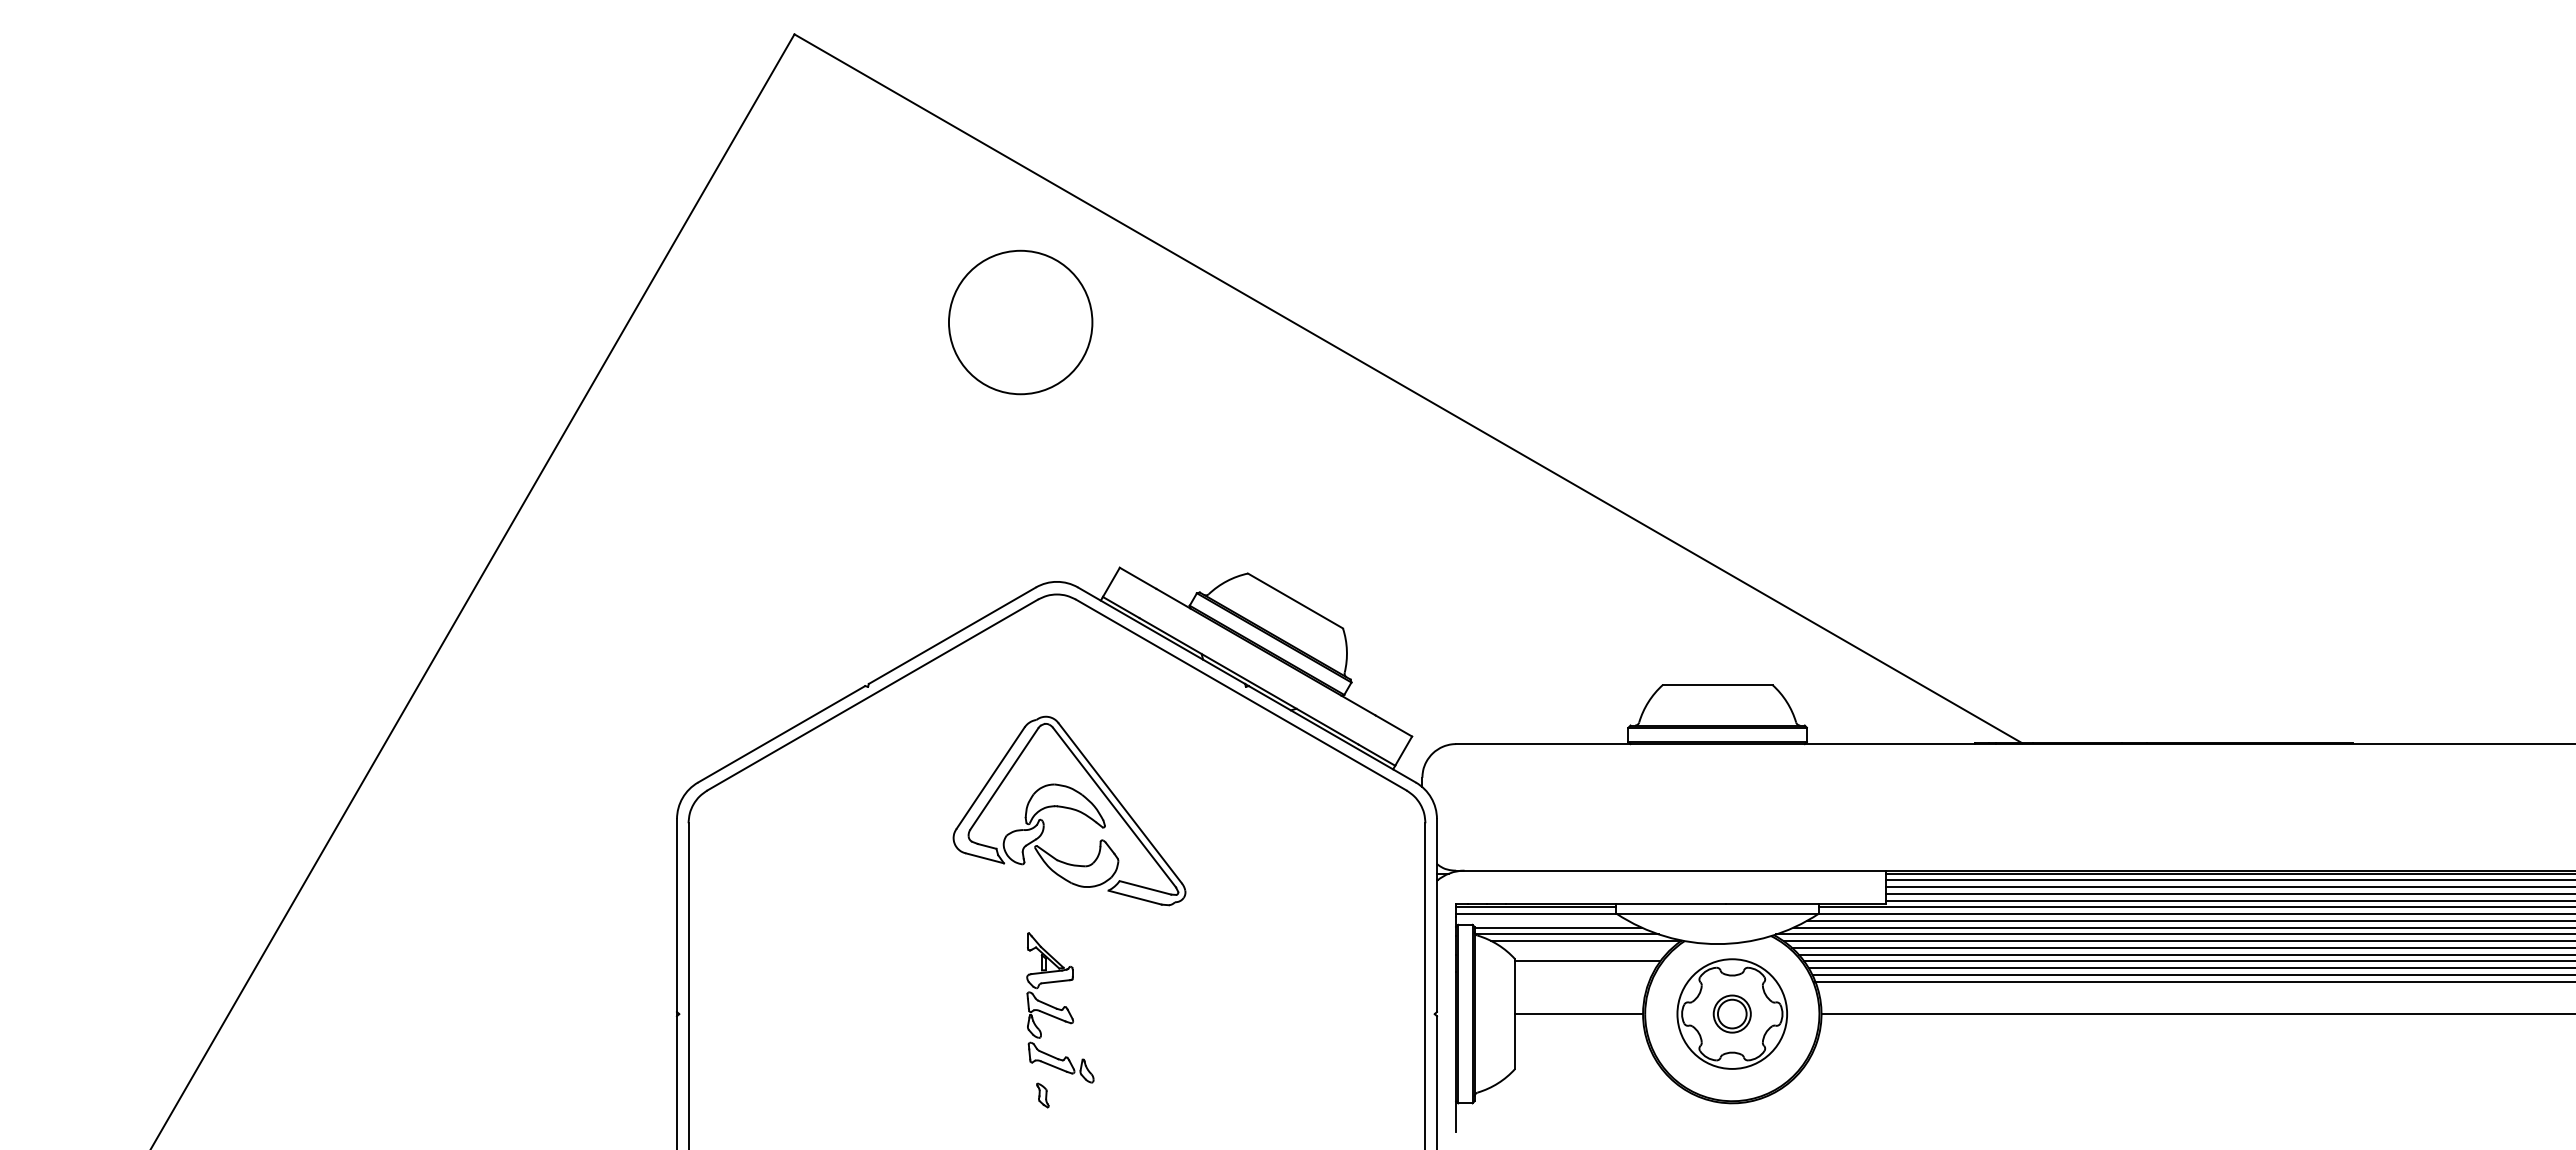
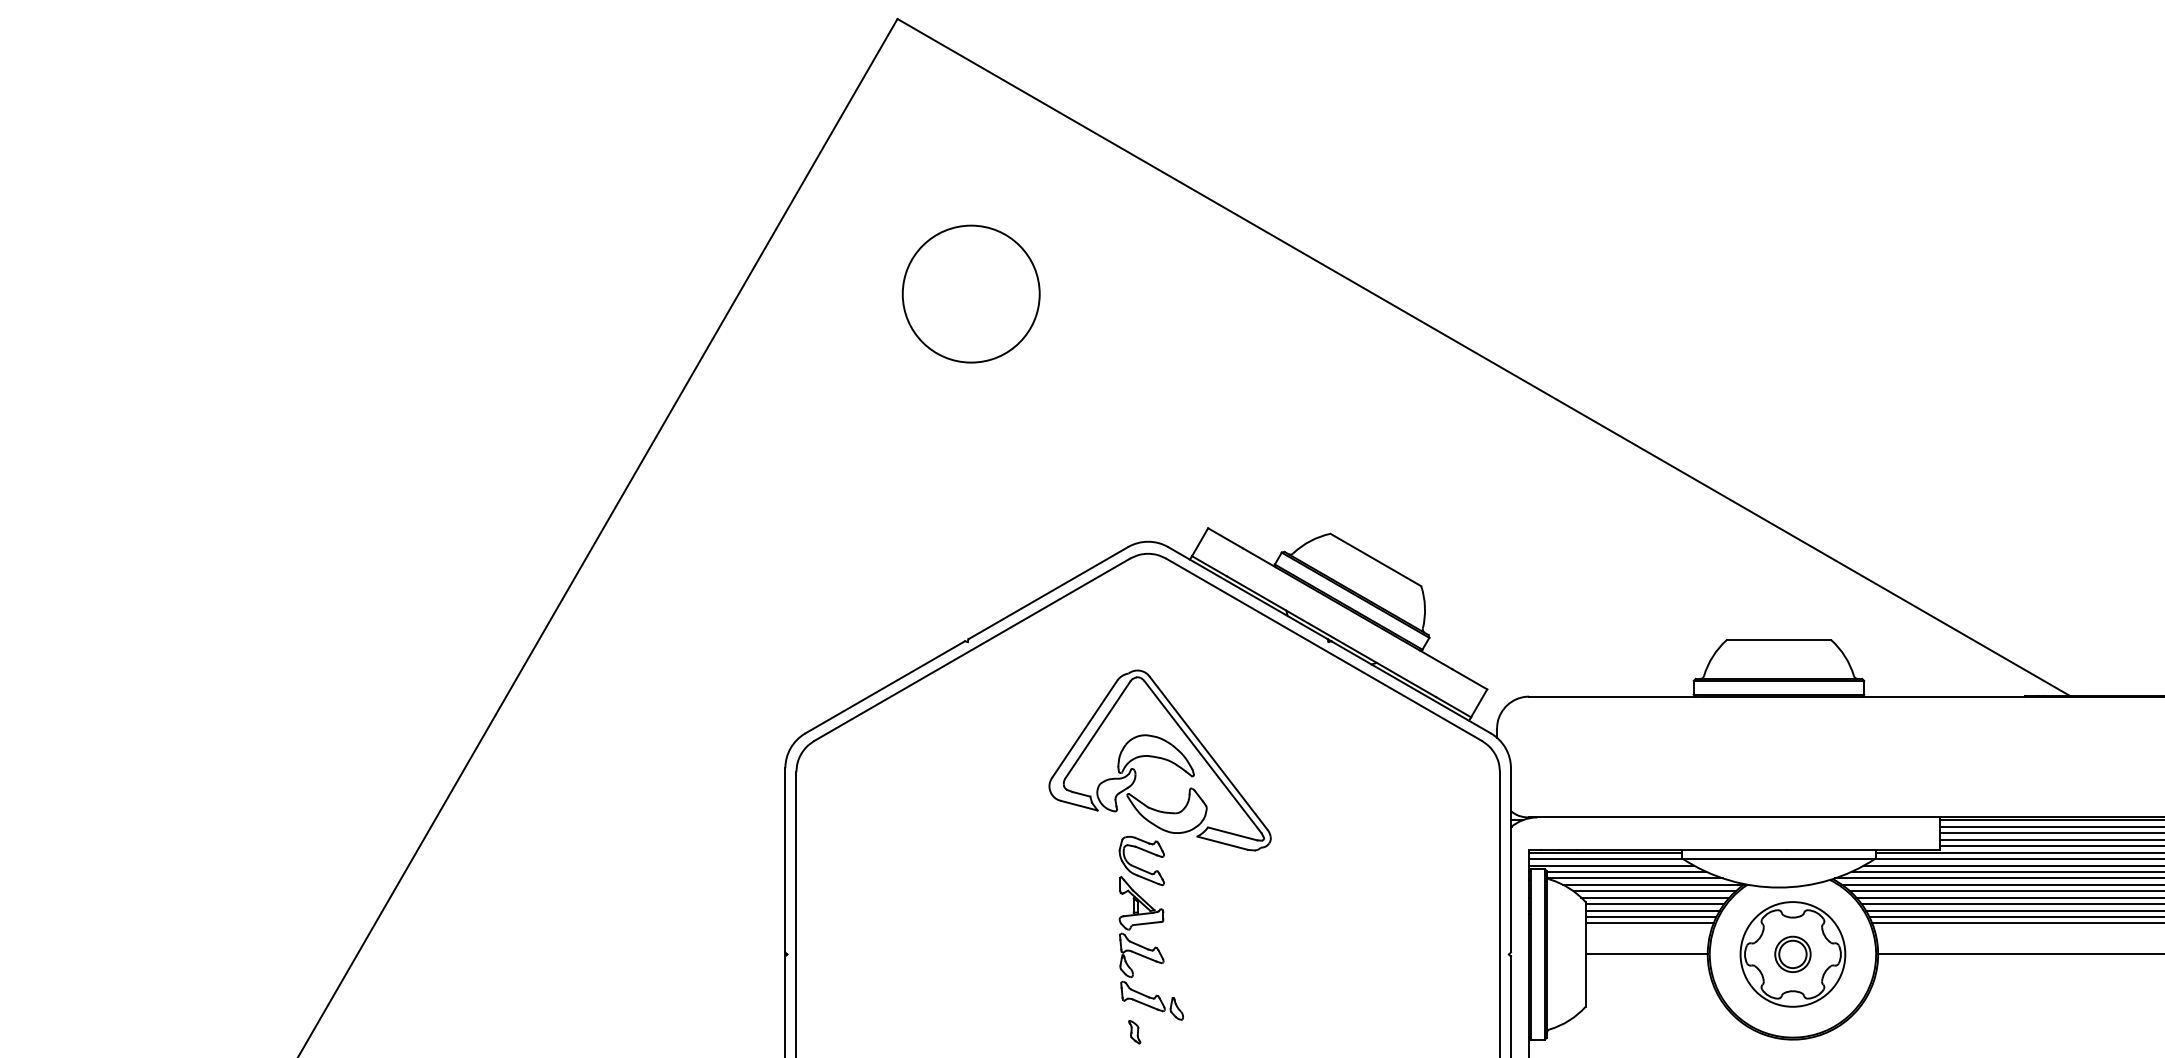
circle: (1020, 322) -> (971, 294), moved
line: (1542, 920) -> (1611, 865), added
part: (1046, 922) -> (1138, 866), added
line: (1587, 947) -> (1654, 890), added
line: (1587, 954) -> (1654, 897), added
line: (1585, 968) -> (1652, 910), added
line: (1583, 974) -> (1650, 916), added
line: (1582, 981) -> (1649, 923), added

